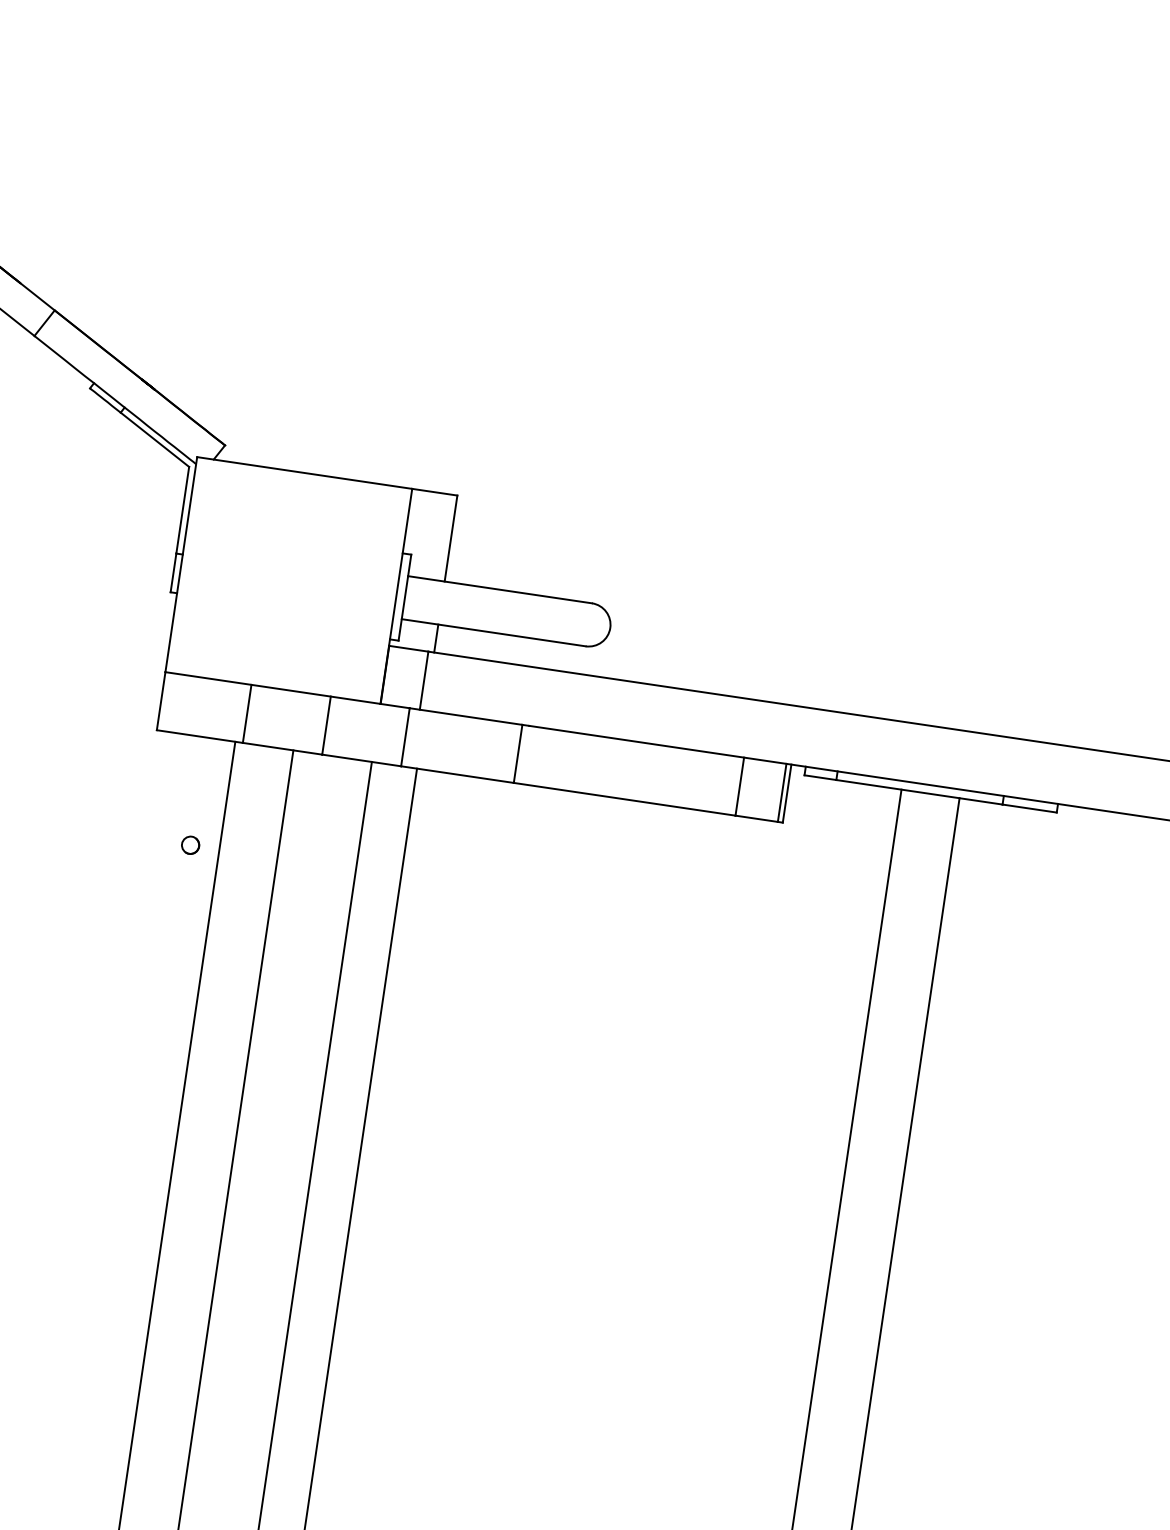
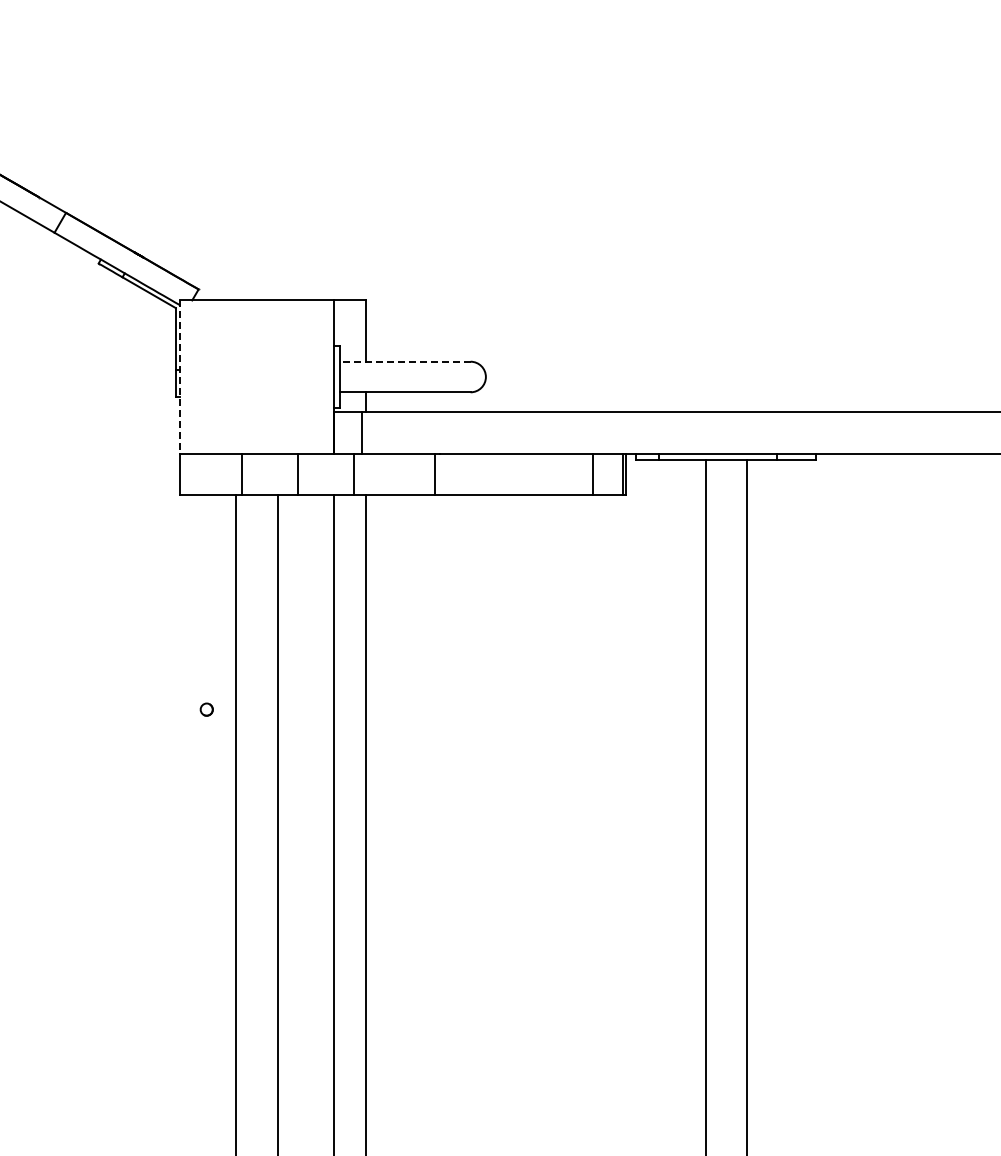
line: (181, 565) -> (180, 377), solid -> dashed
line: (499, 589) -> (404, 361), solid -> dashed
circle: (190, 845) -> (206, 709), moved

